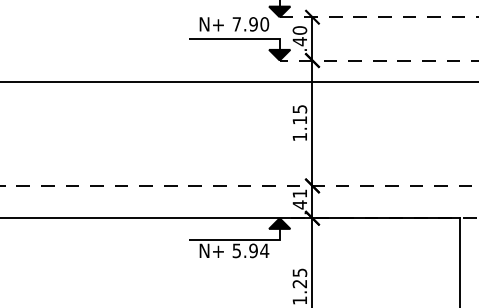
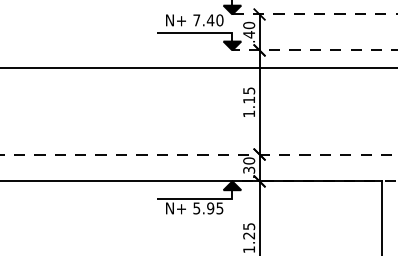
text: (253, 24) -> (210, 20), 7.90 -> 7.40
text: (299, 199) -> (248, 165), .41 -> .30
text: (264, 250) -> (219, 208), 5.94 -> 5.95

